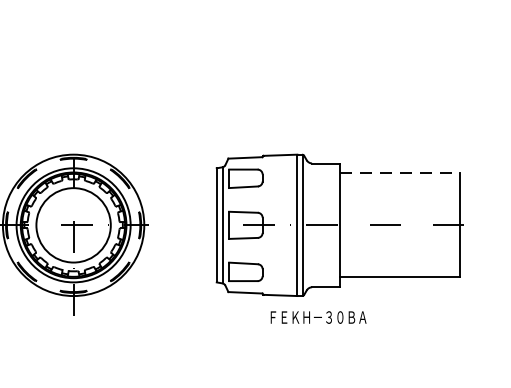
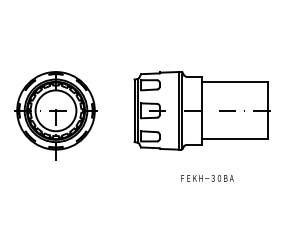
line: (400, 173) -> (235, 82), dashed -> solid
text: (318, 317) -> (207, 178), moved

